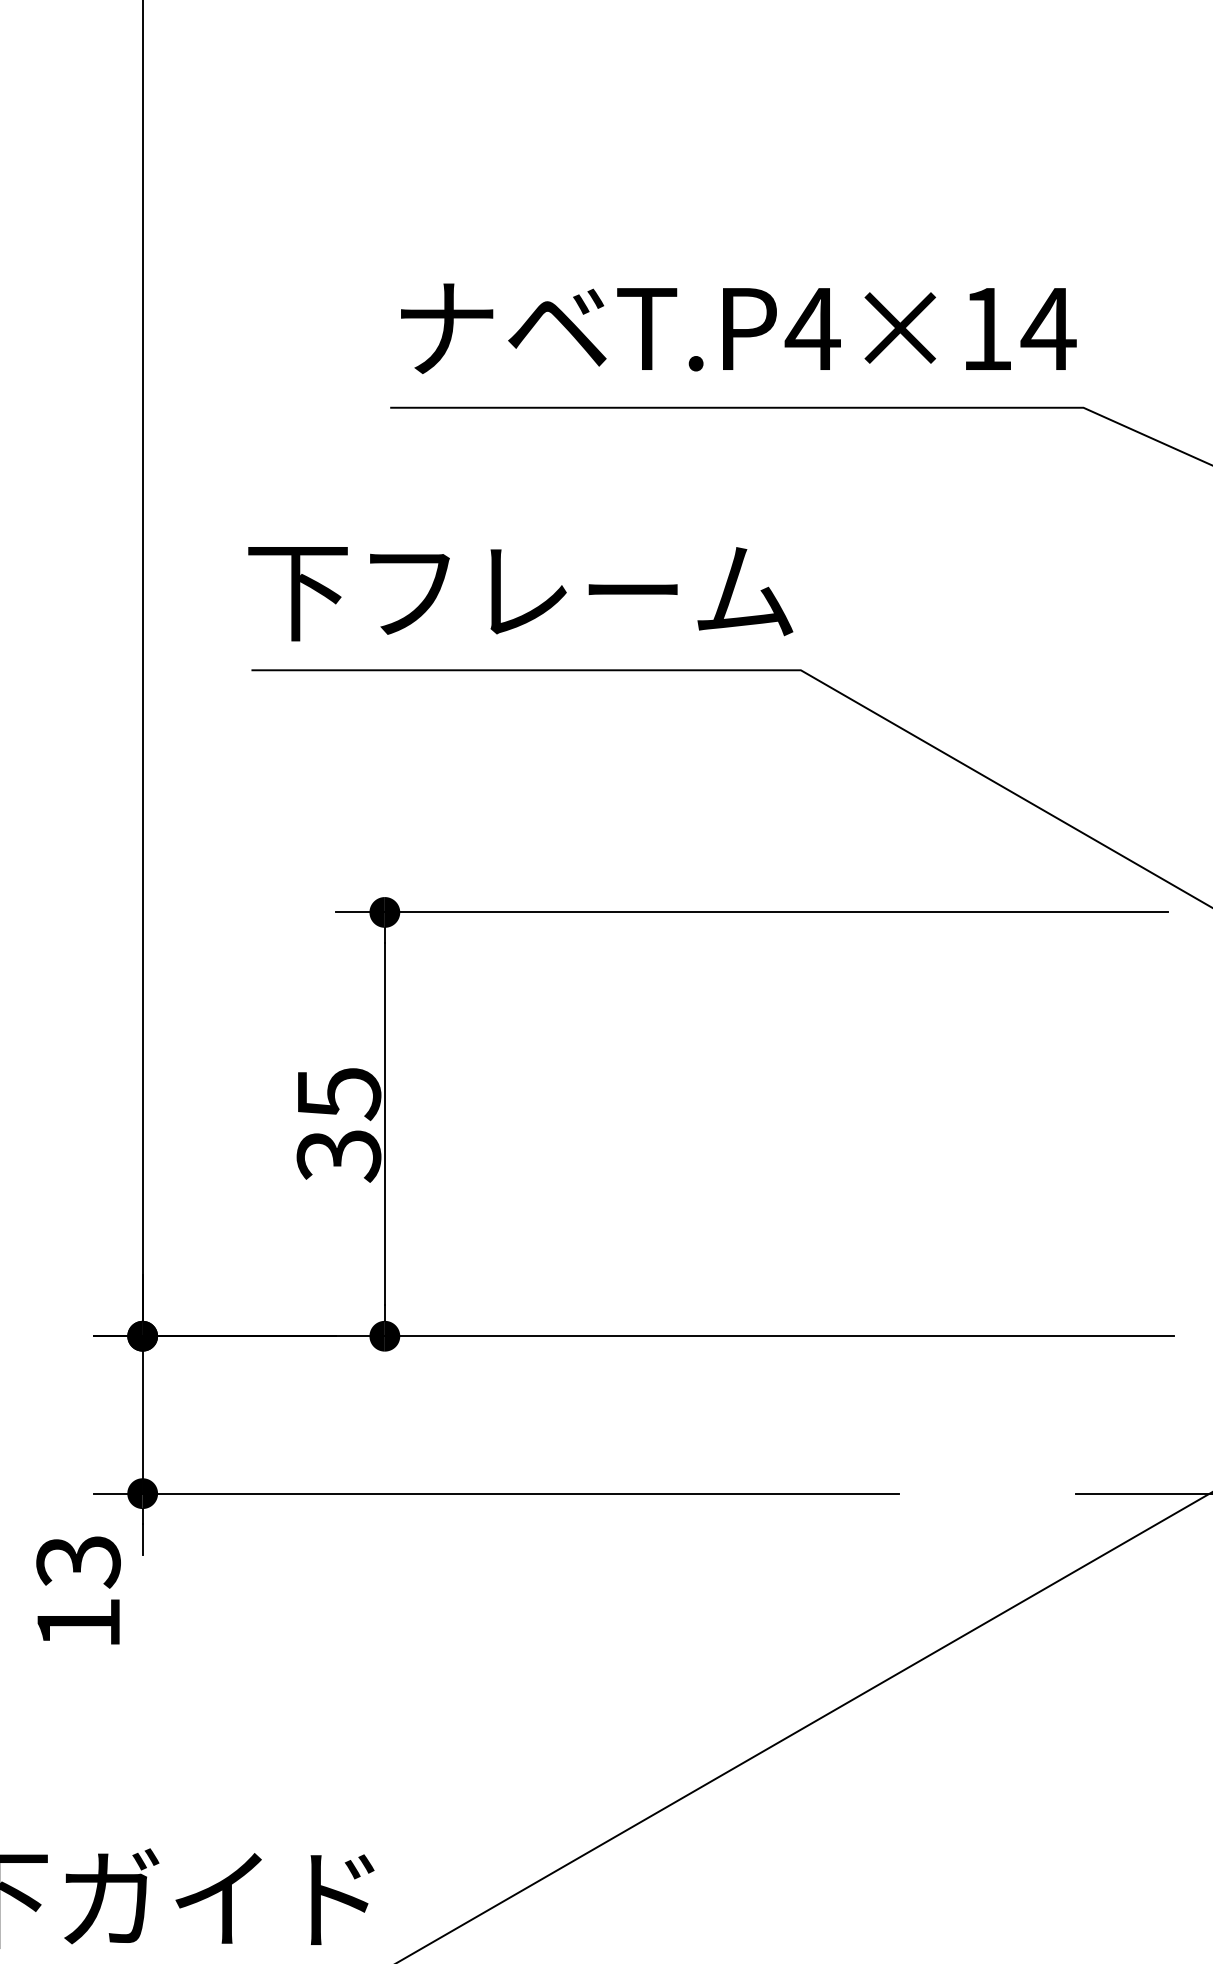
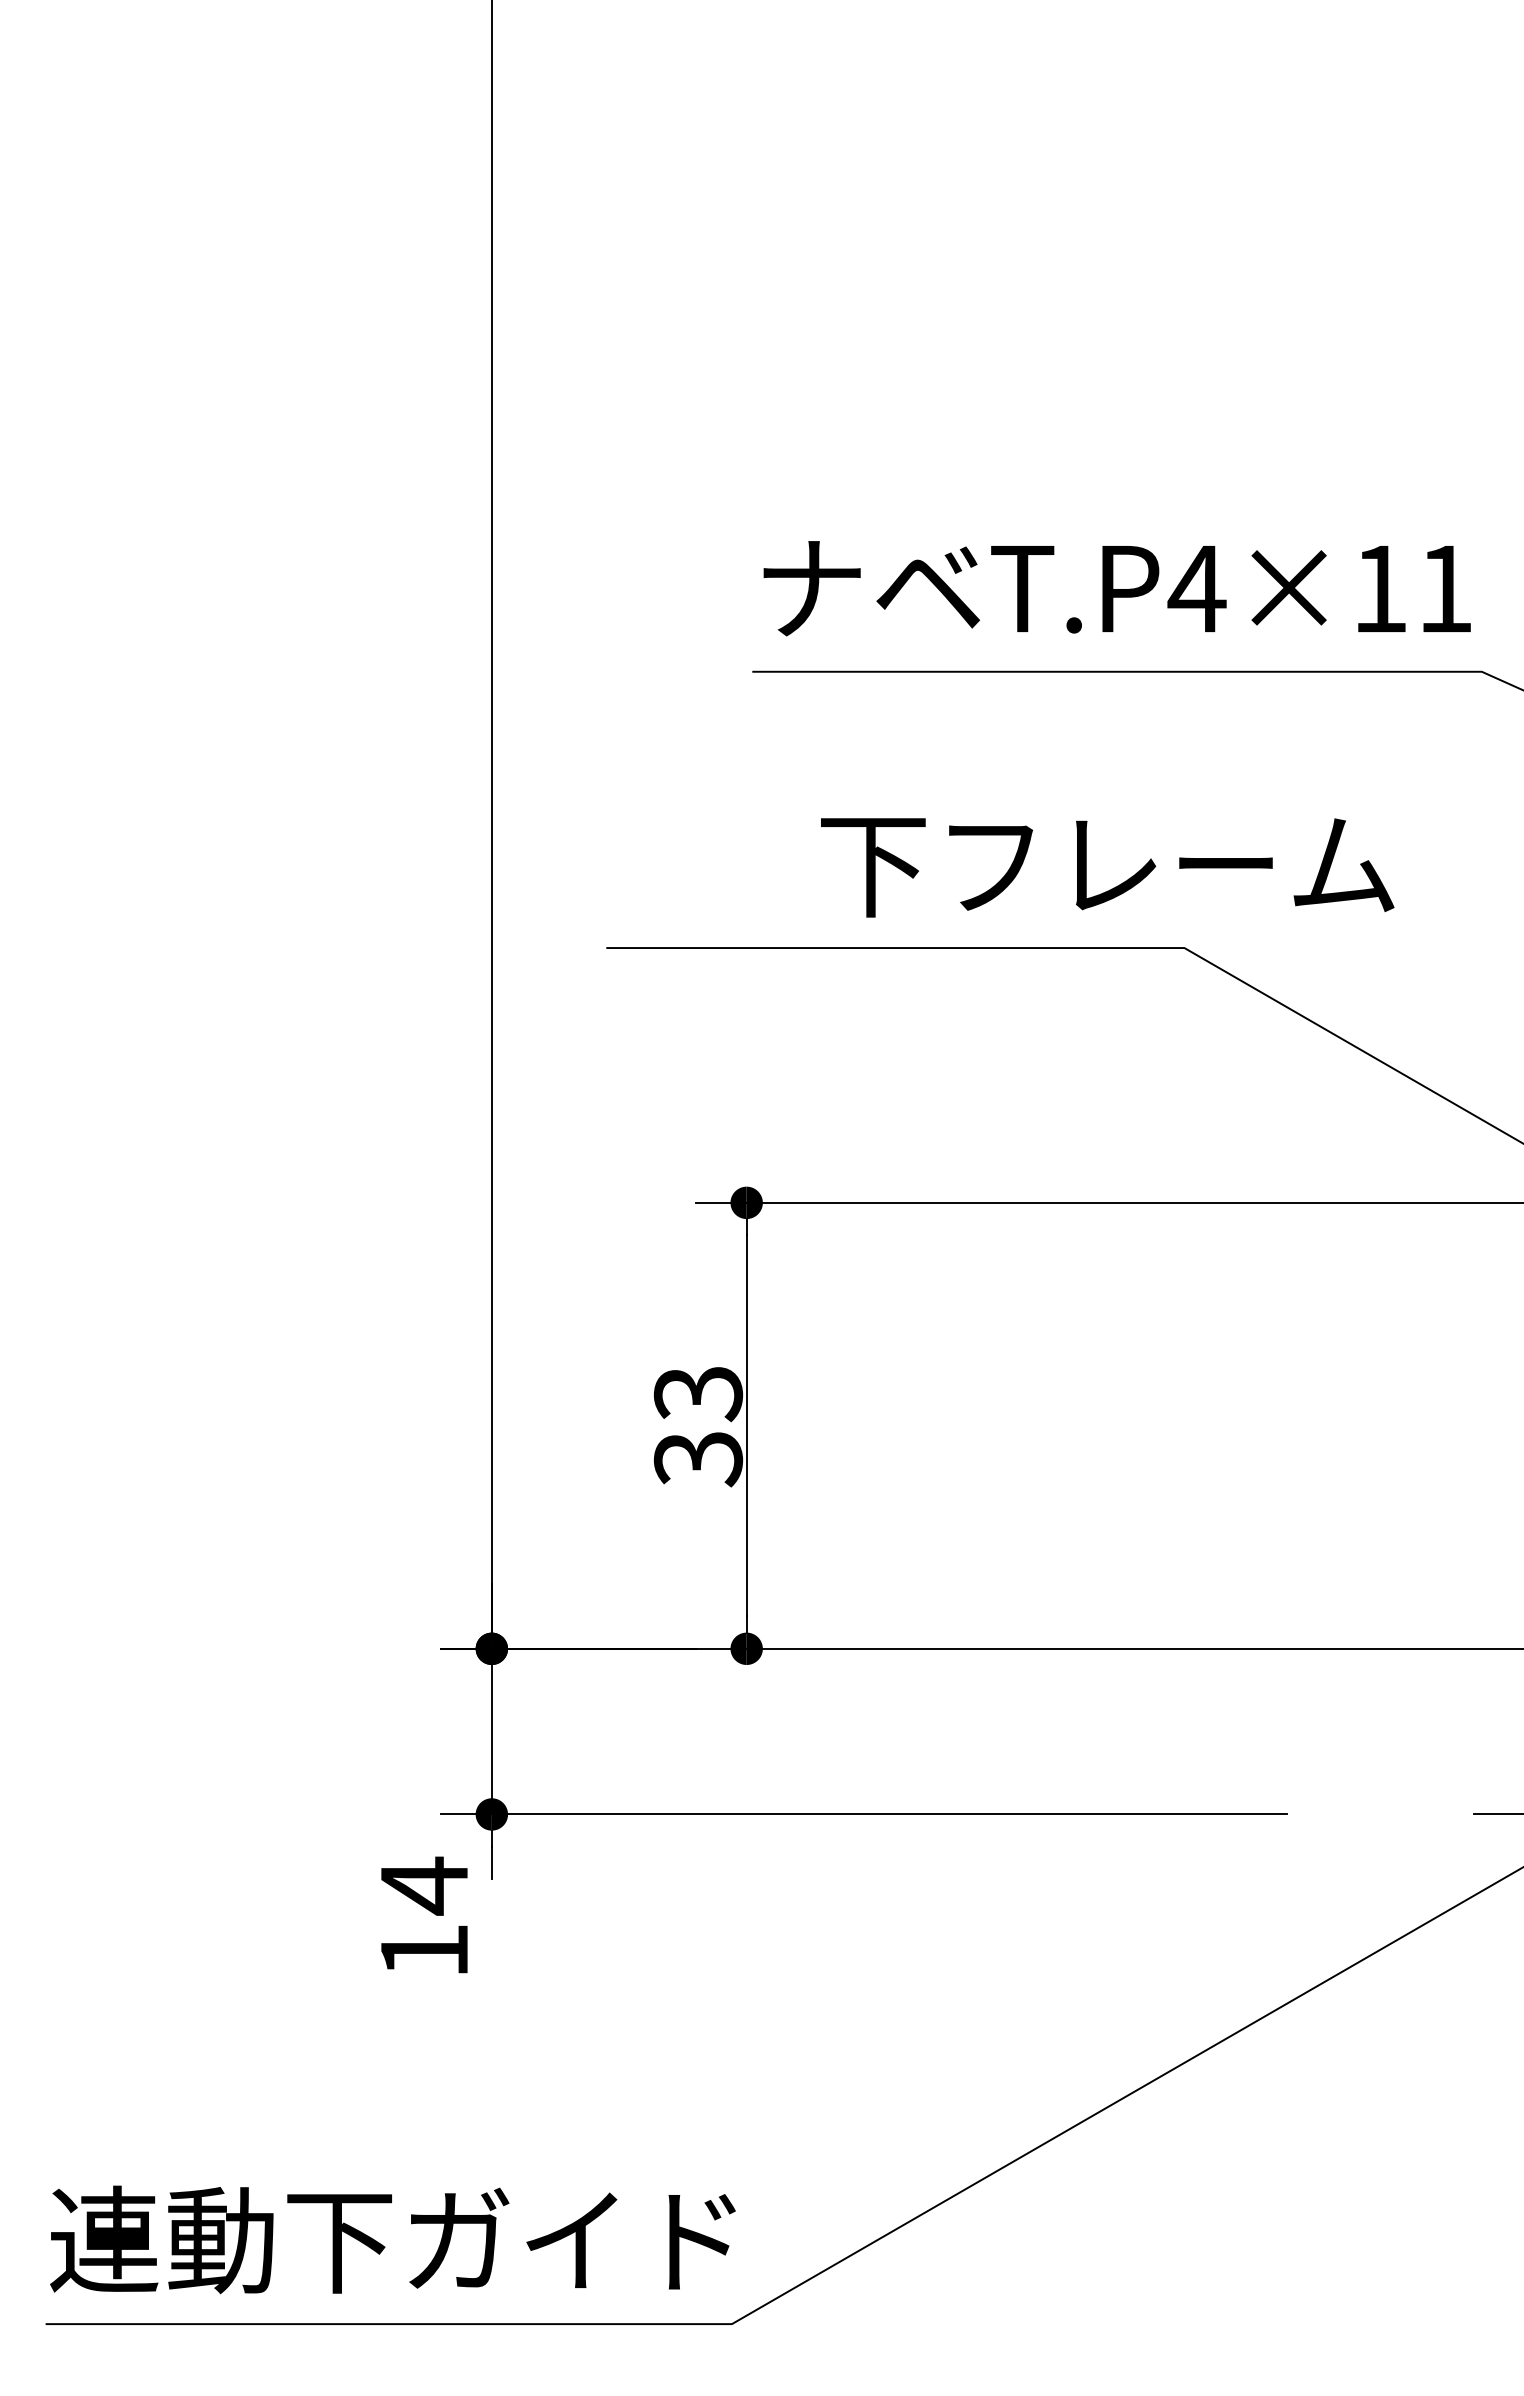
text: (1047, 329) -> (1444, 589), T.P4×14 -> T.P4×11
text: (520, 593) -> (1107, 867), moved
text: (338, 1094) -> (697, 1394), 35 -> 33
text: (78, 1561) -> (424, 1885), 13 -> 14

